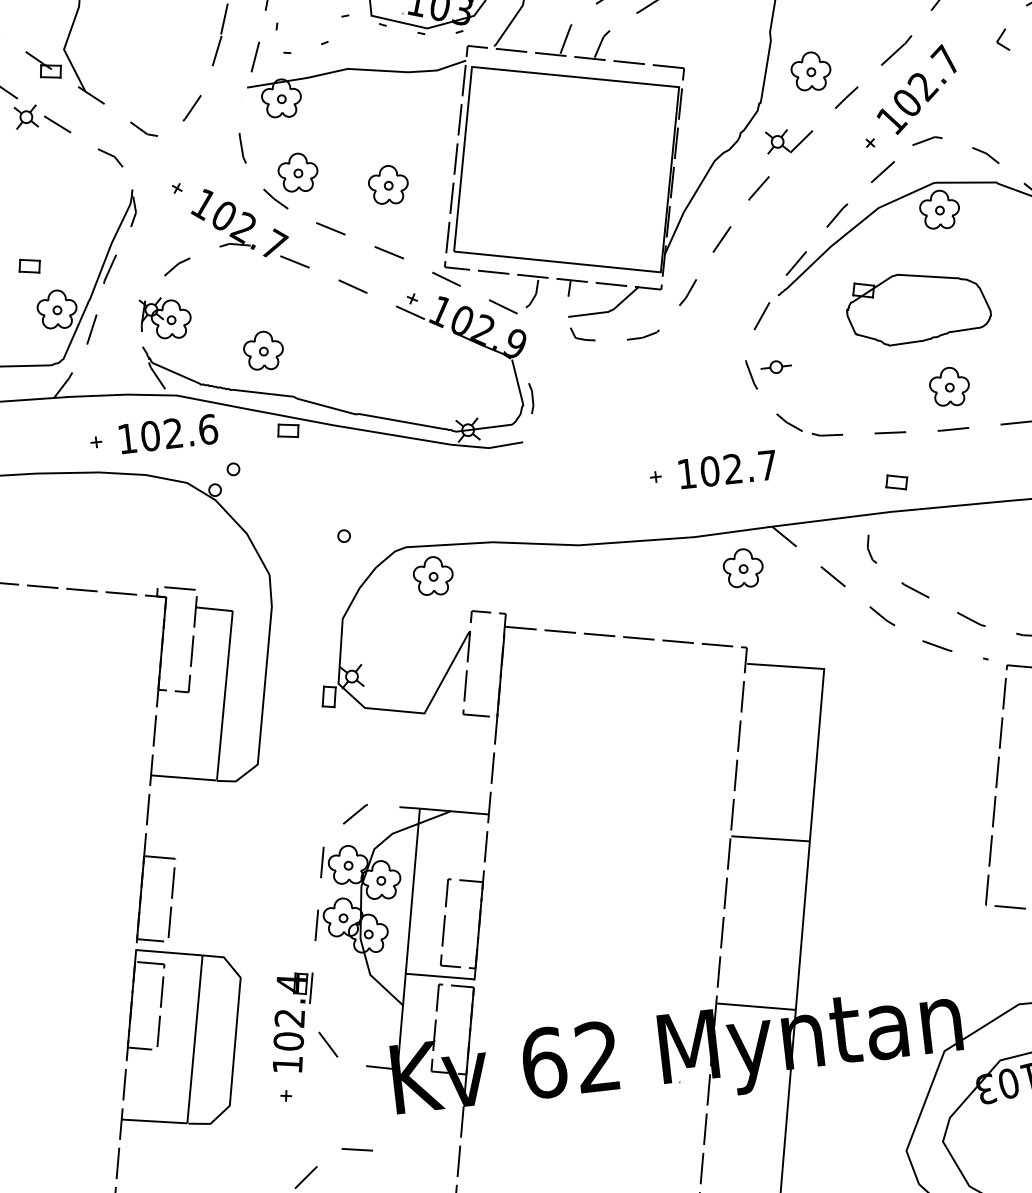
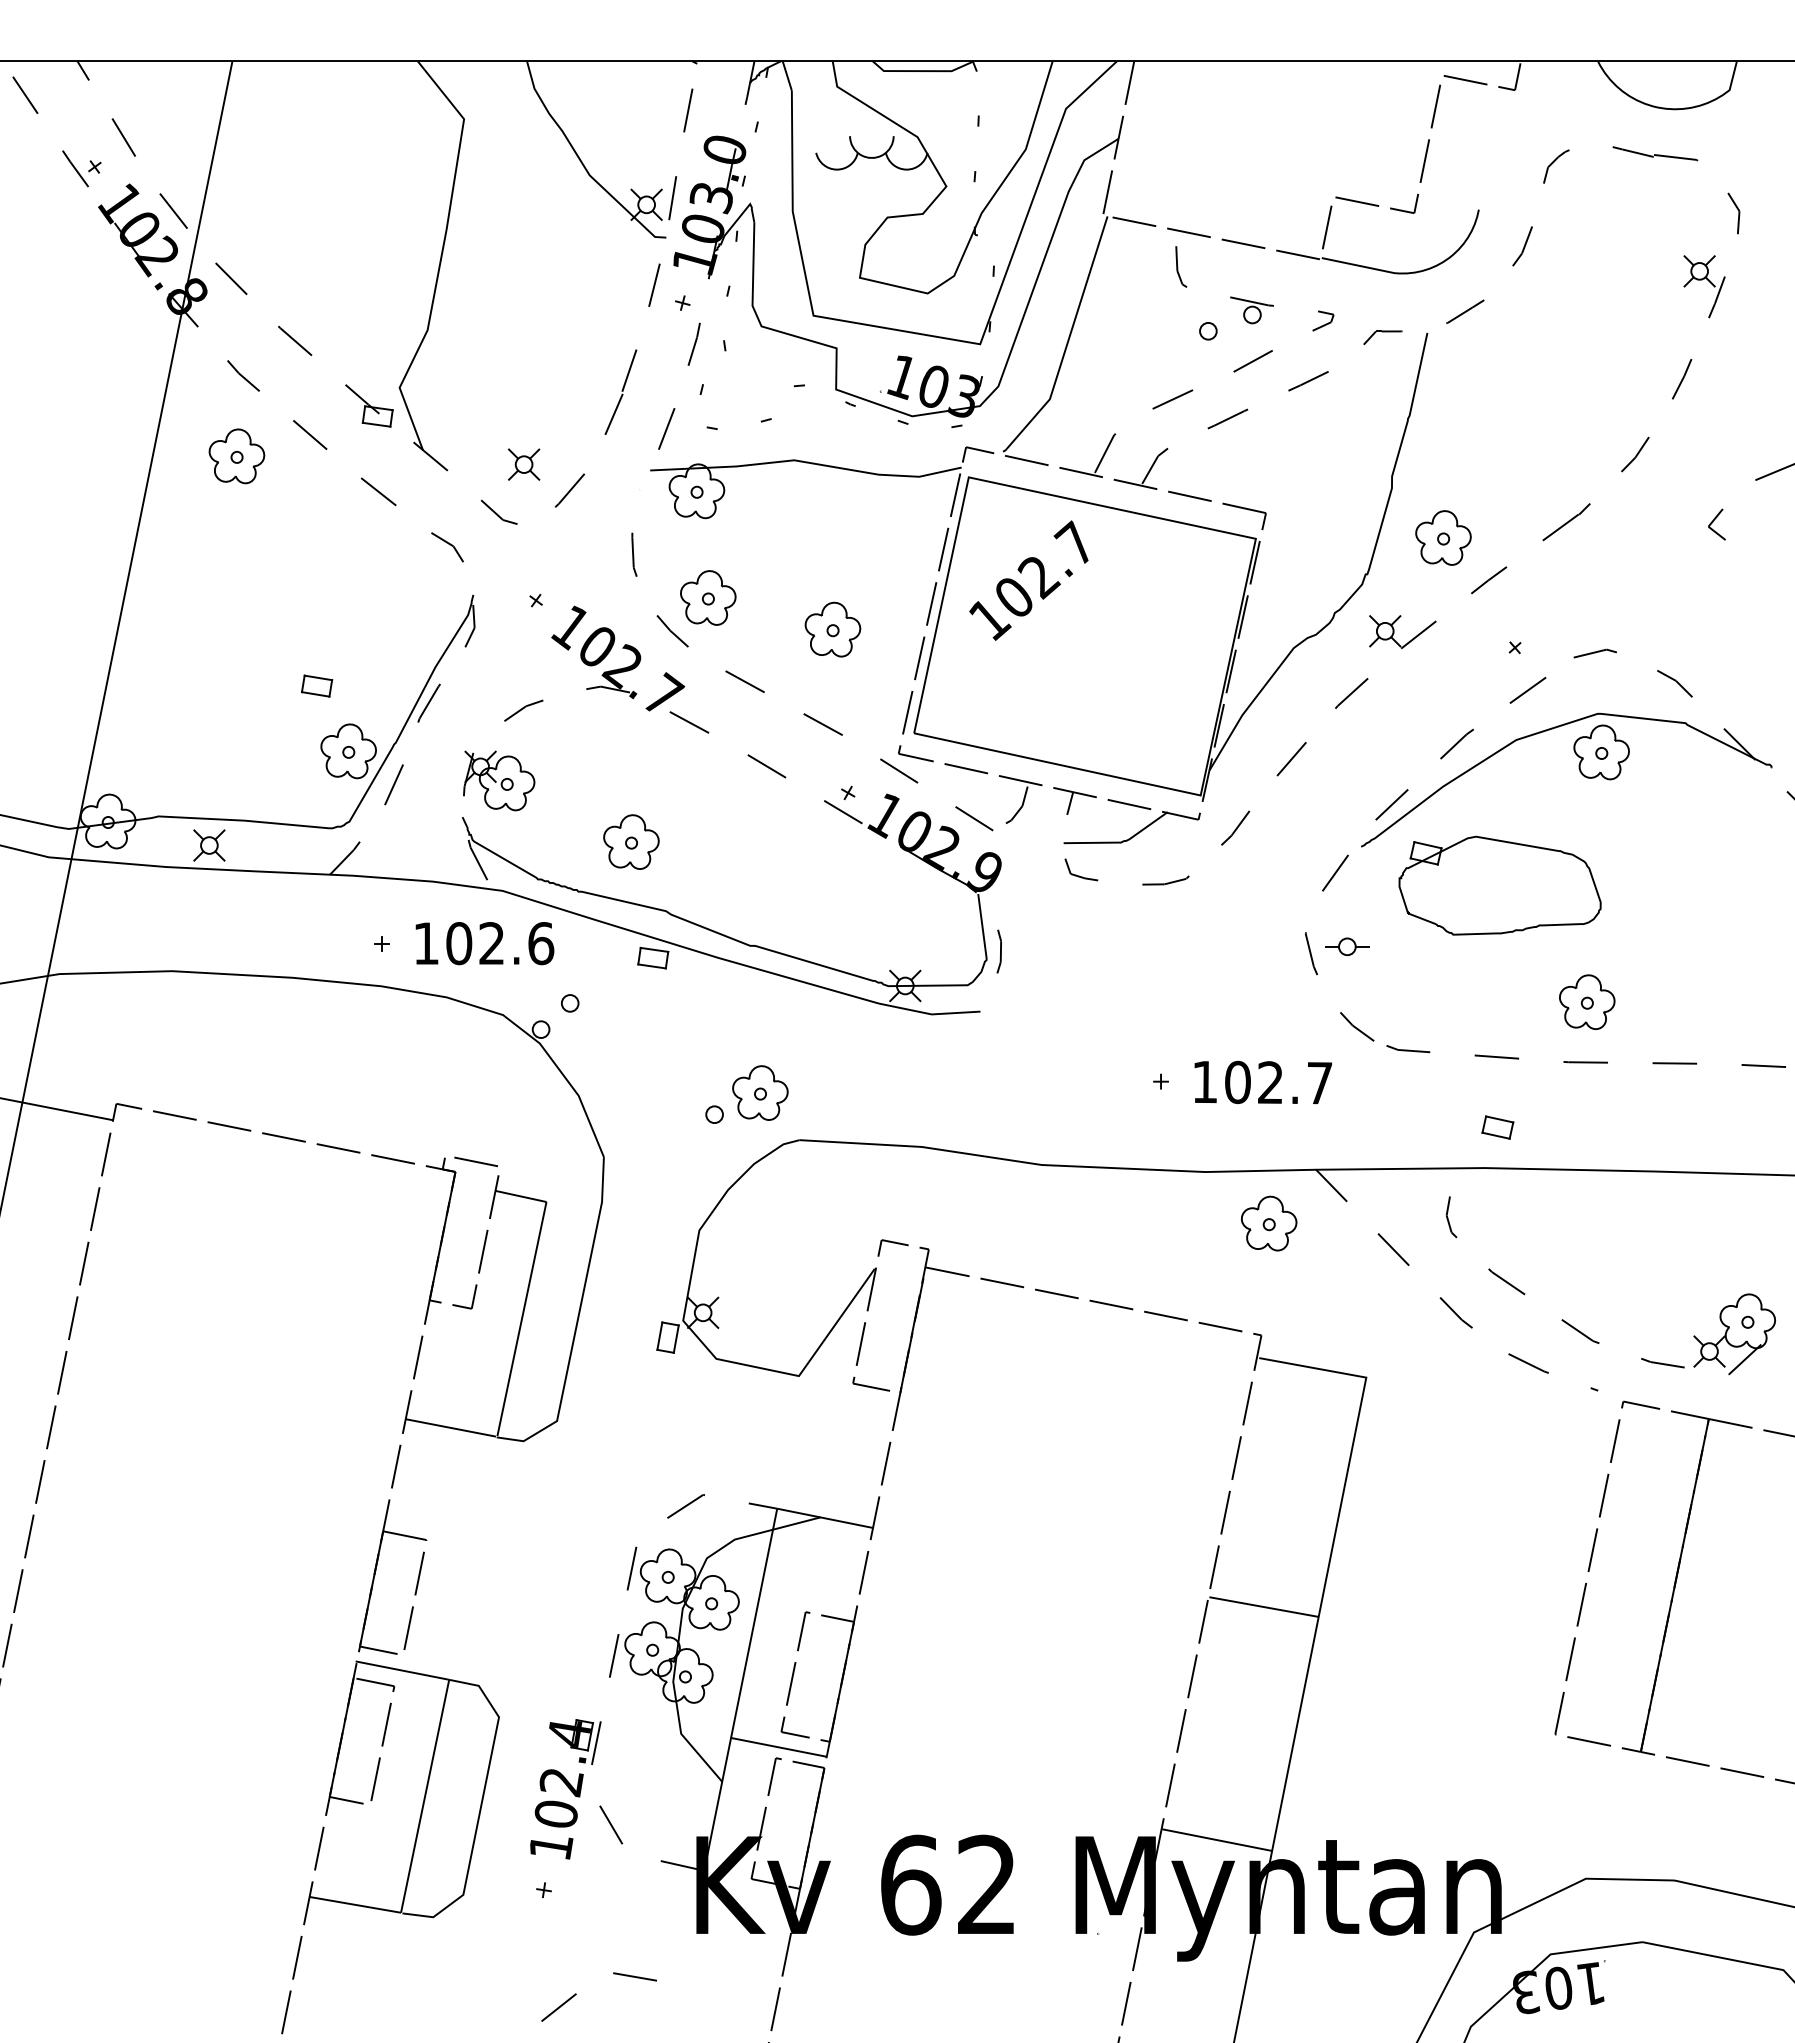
text: (916, 89) -> (1028, 580), moved
part: (26, 117) -> (524, 464), moved
part: (917, 307) -> (1499, 885), moved
part: (433, 575) -> (760, 1092), moved

